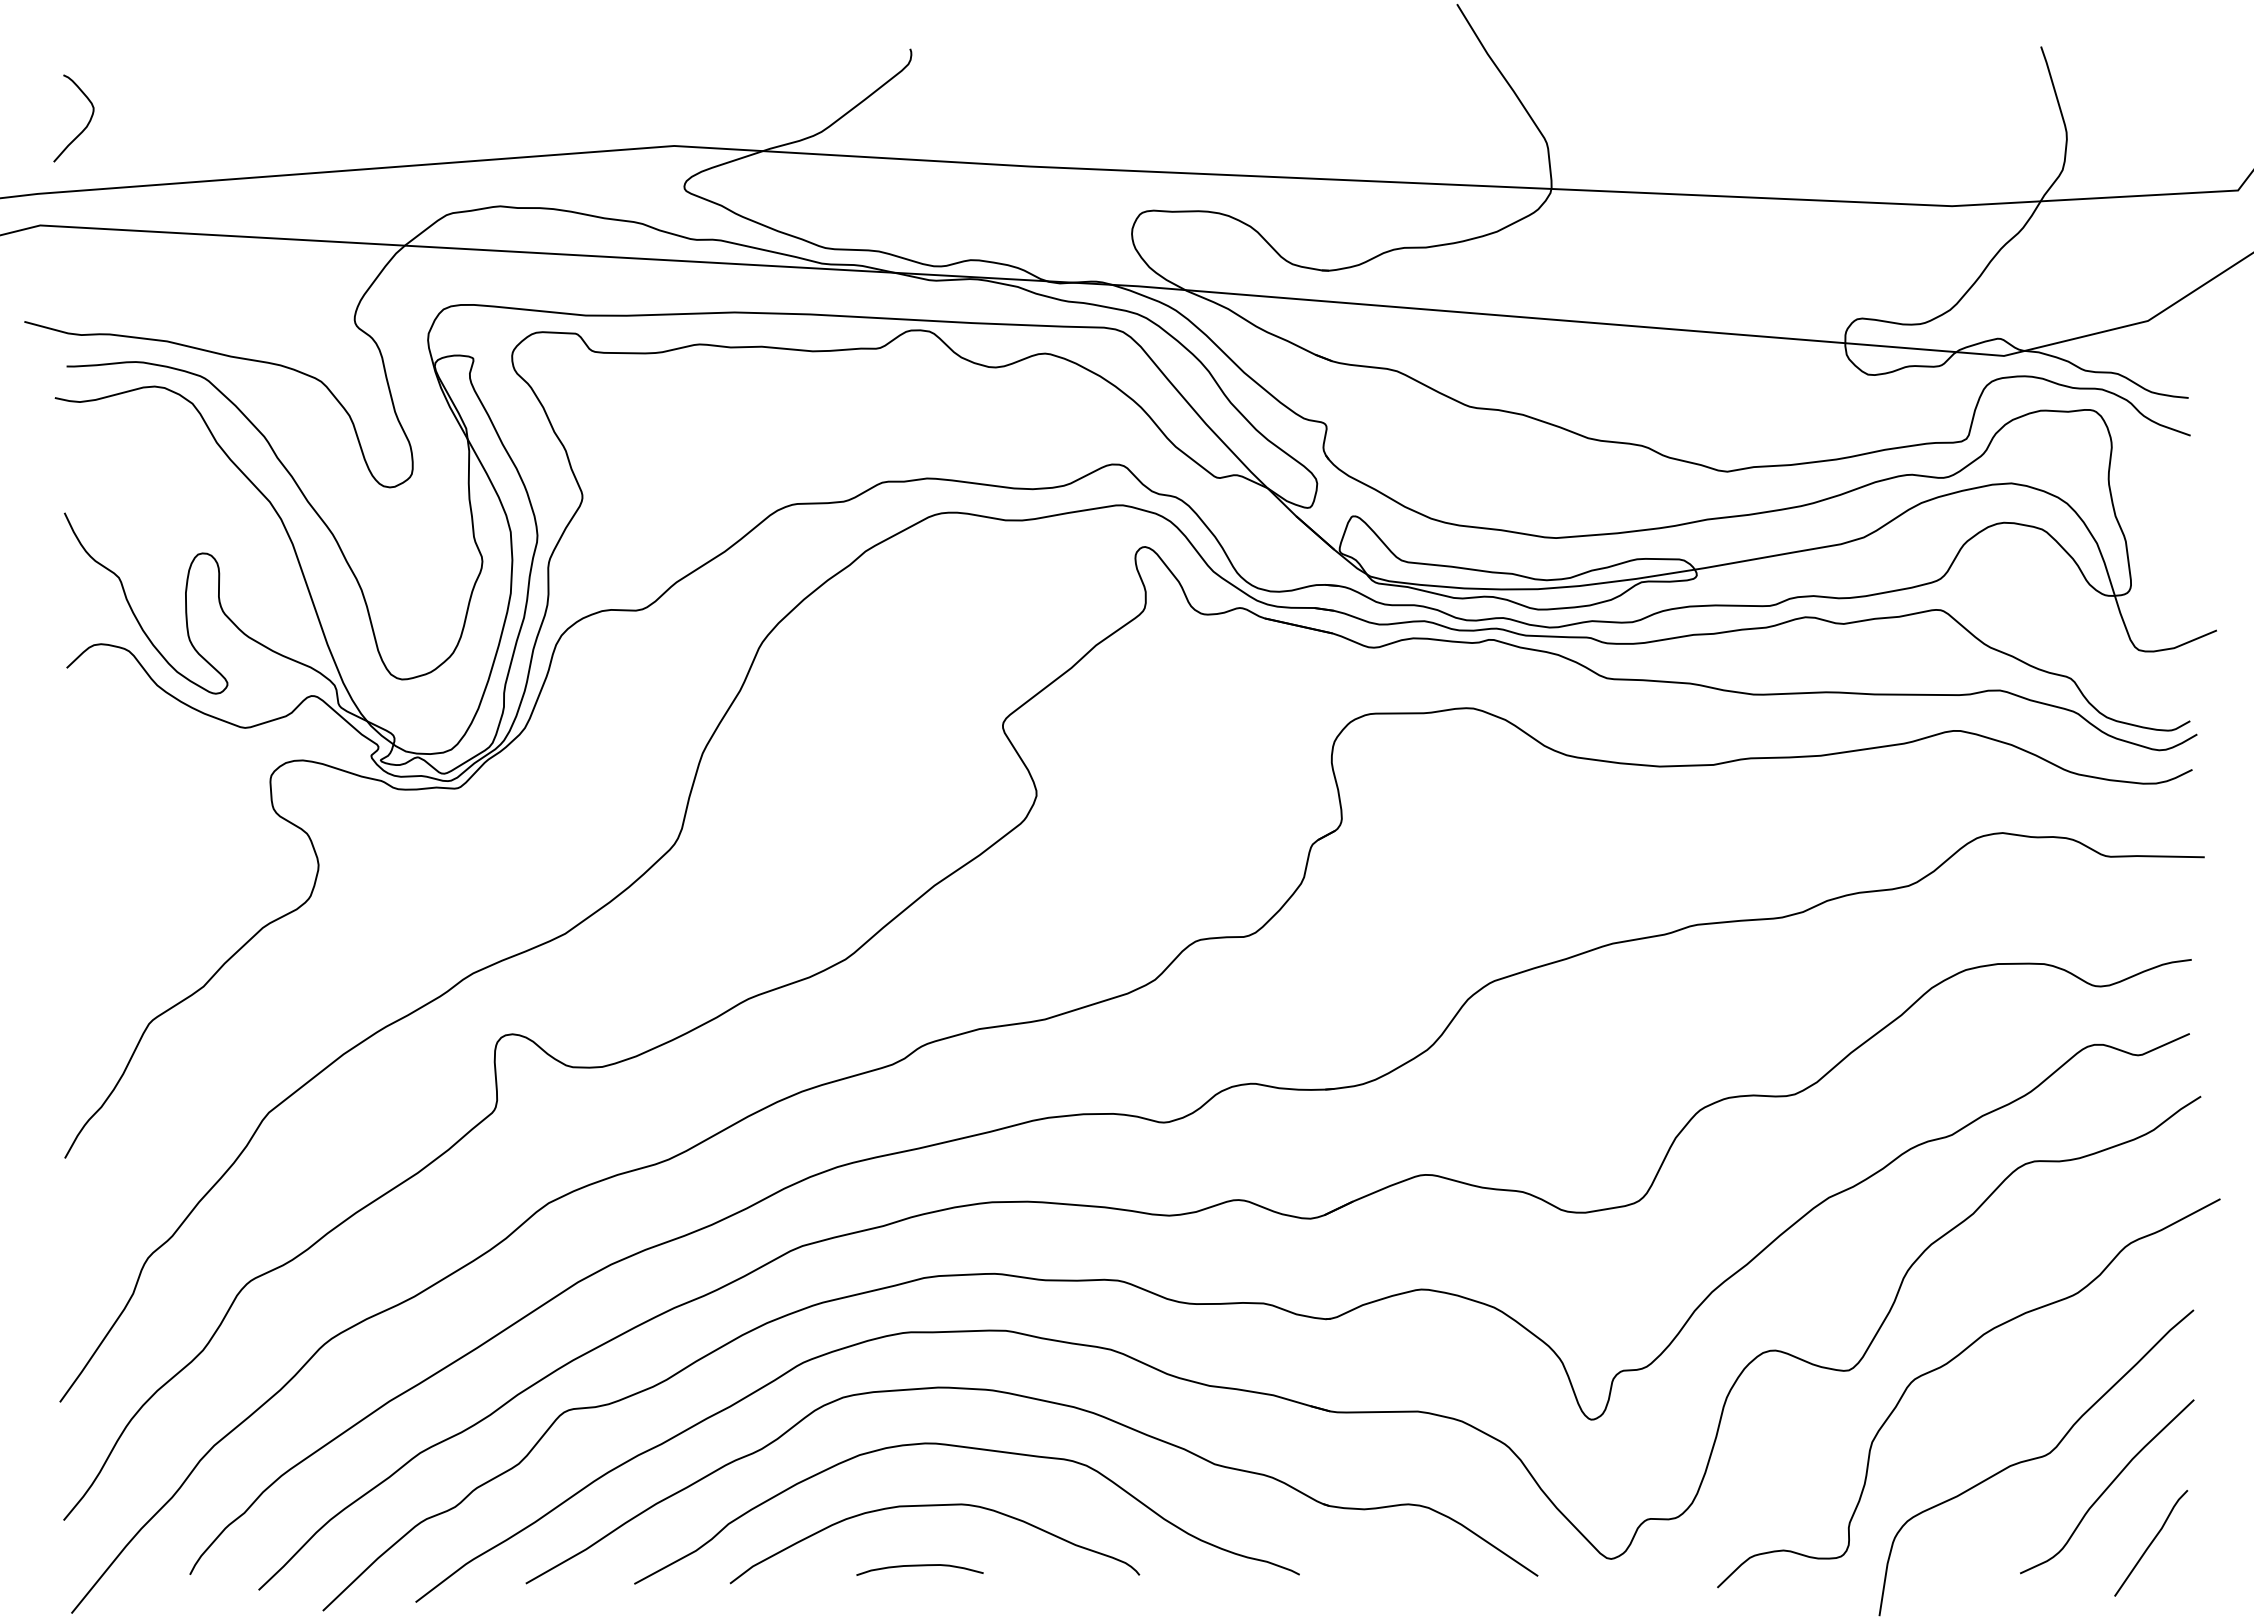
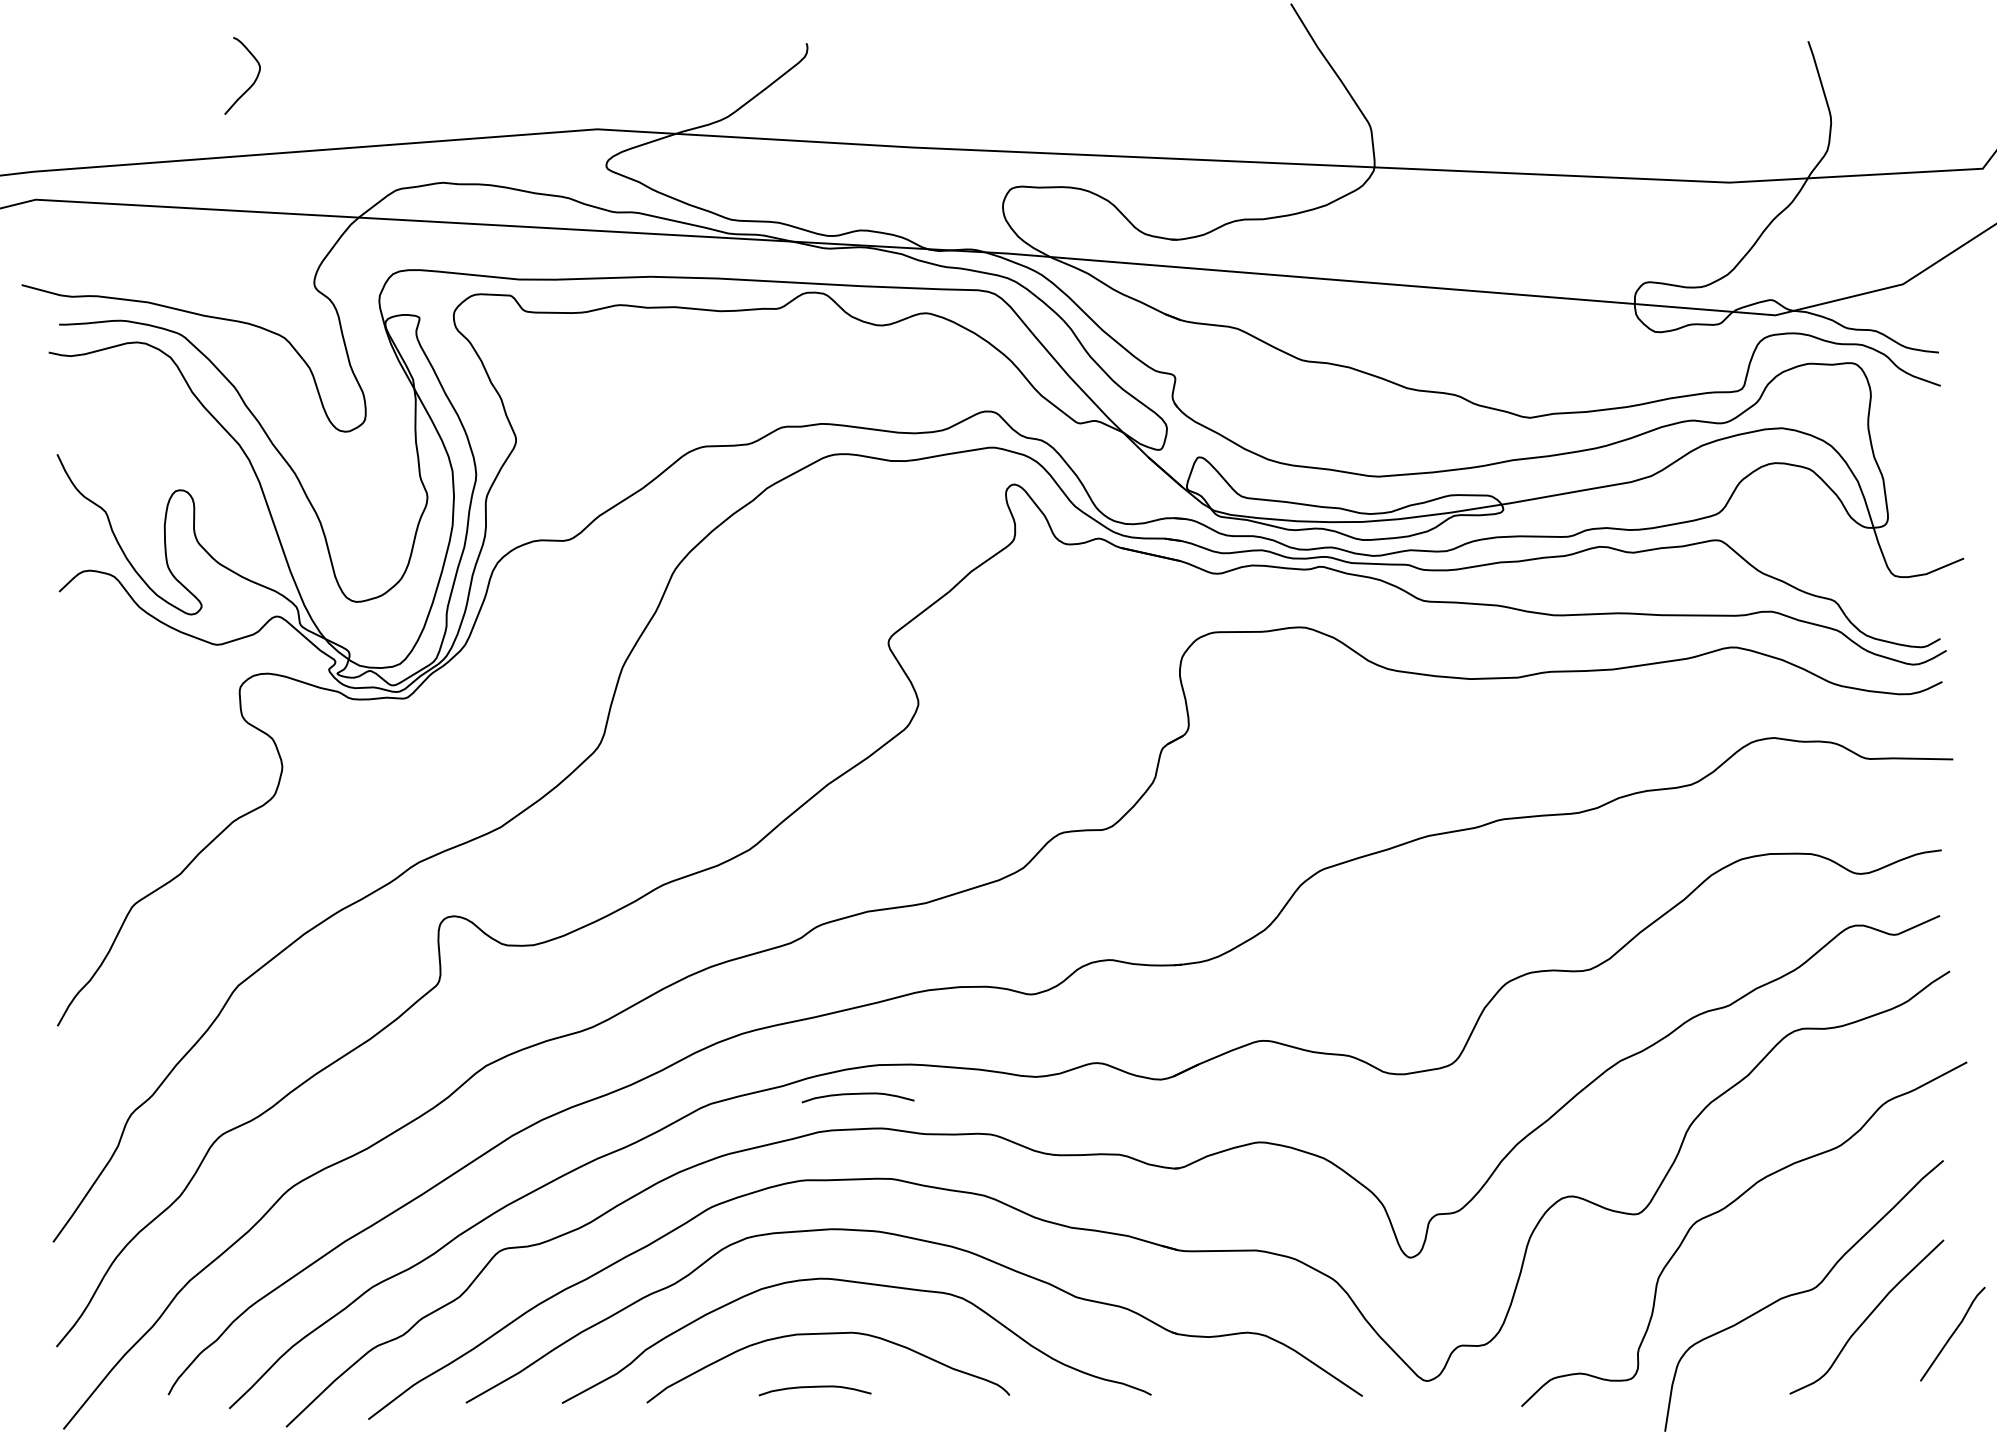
curve: (83, 128) -> (251, 84), moved
curve: (967, 1235) -> (857, 1094), added
curve: (2150, 1542) -> (1952, 1333), moved

